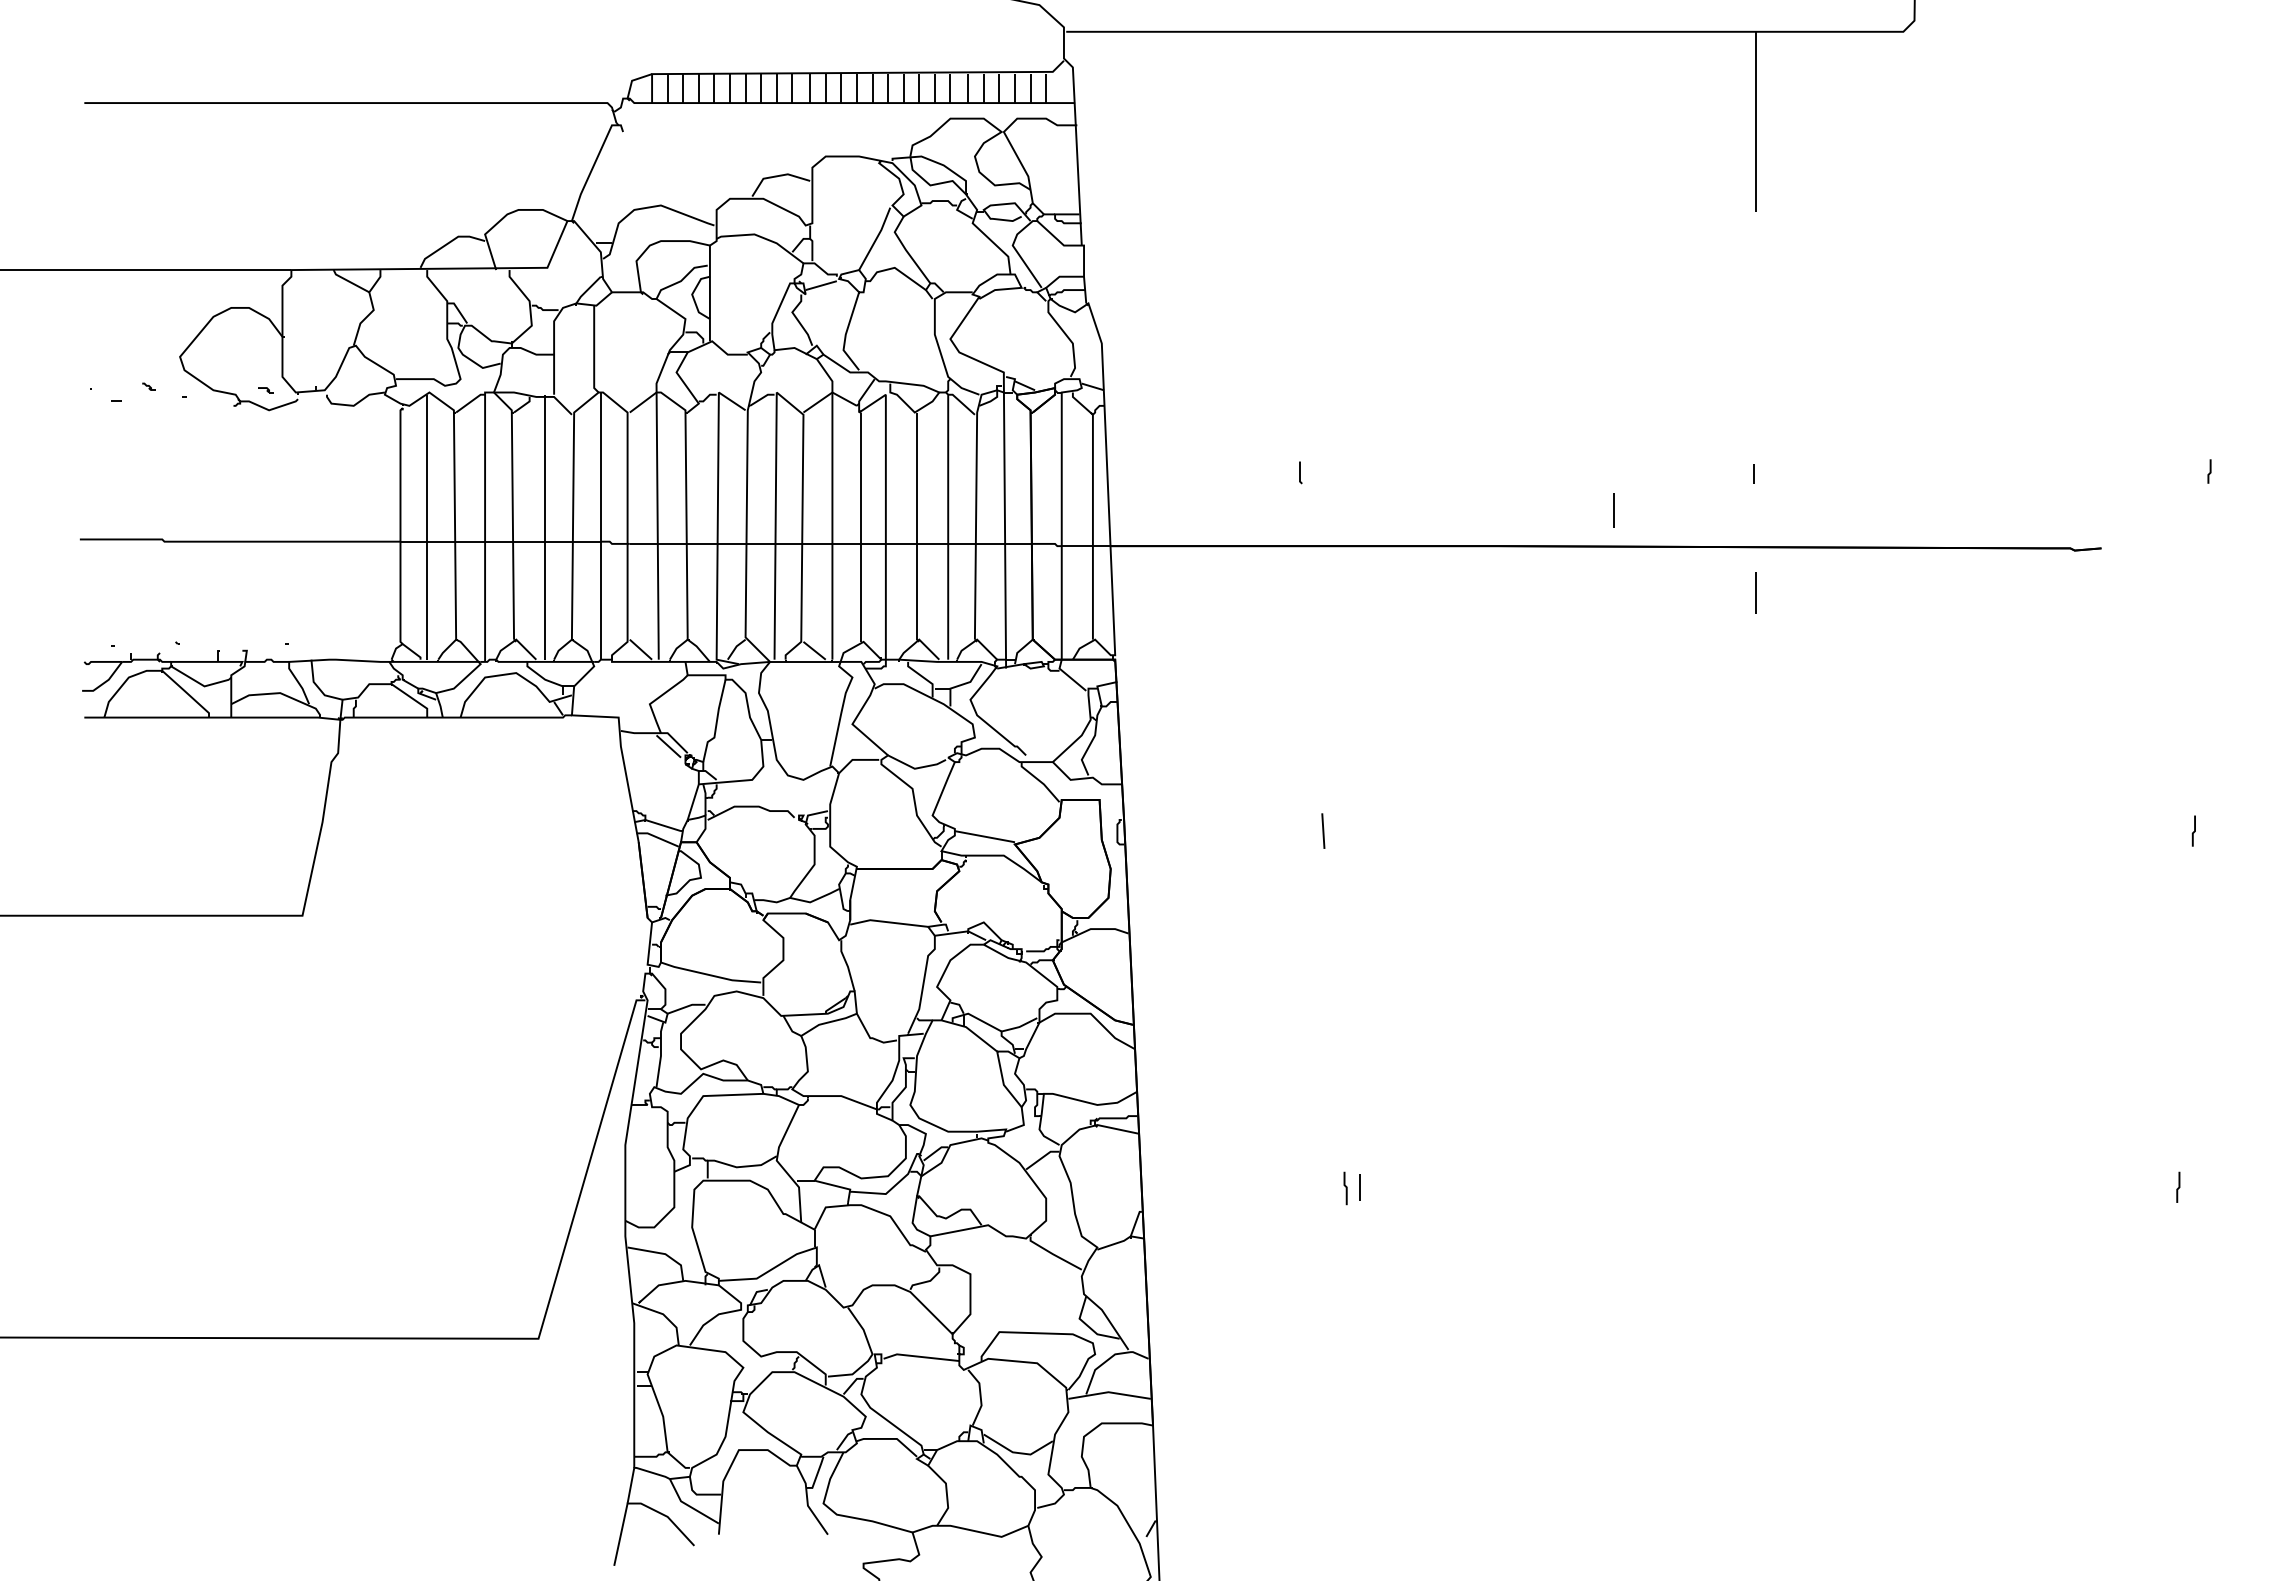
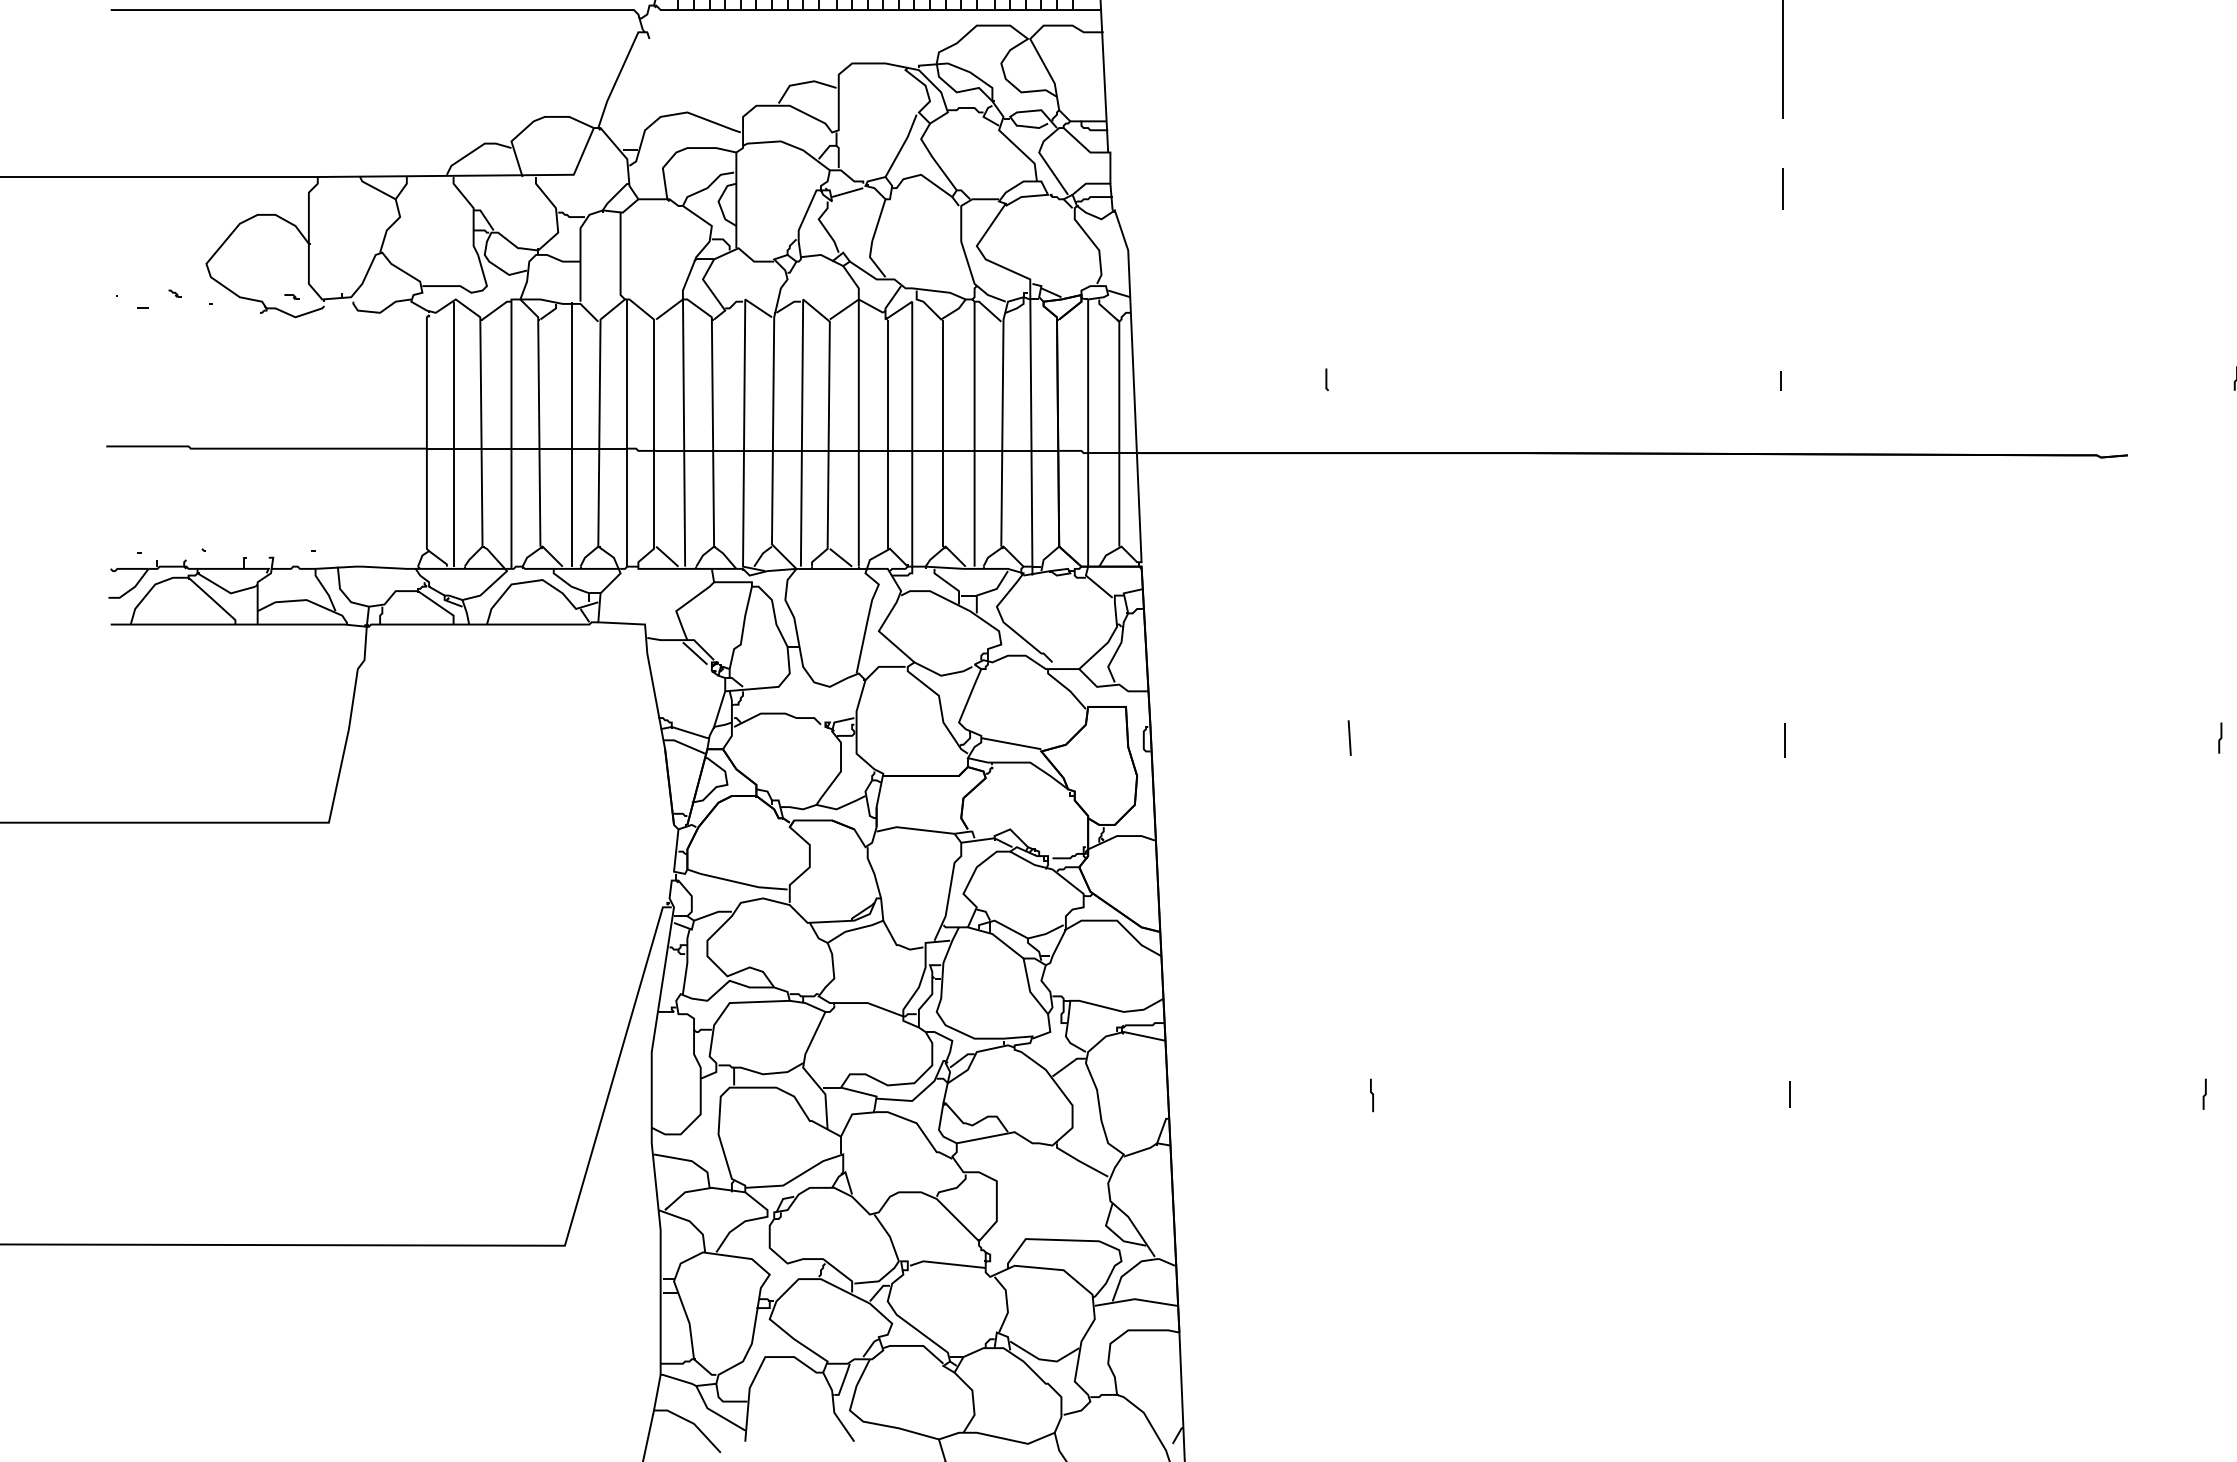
line: (1613, 510) -> (1784, 740), moved
line: (1755, 592) -> (1781, 188), moved
line: (1359, 1187) -> (1788, 1094), moved

